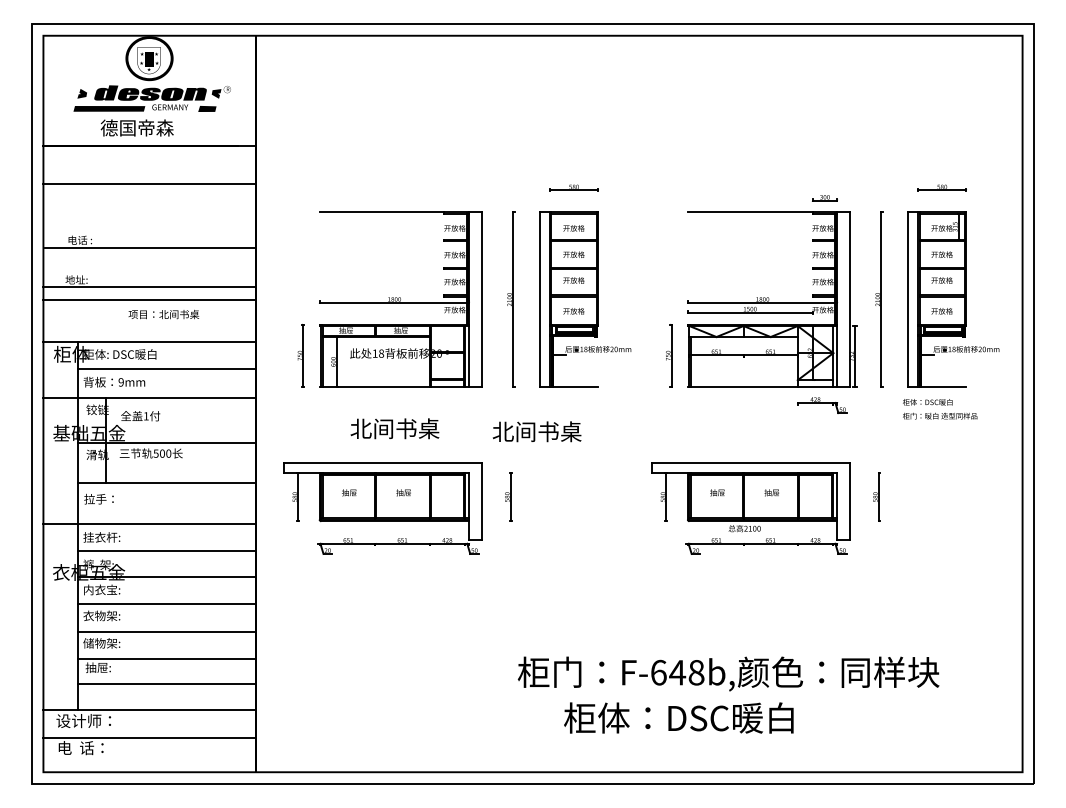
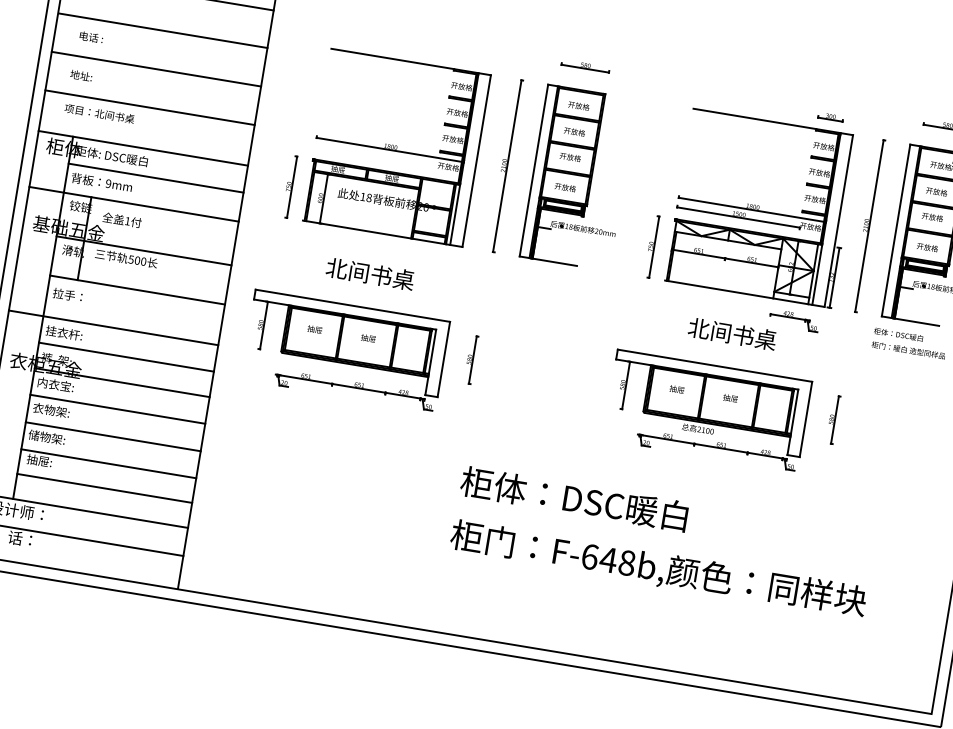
line: (150, 247) -> (163, 30), moved
line: (149, 287) -> (156, 69), moved
text: (163, 314) -> (99, 113), moved
text: (536, 431) -> (731, 333), moved
text: (678, 717) -> (574, 498), moved

